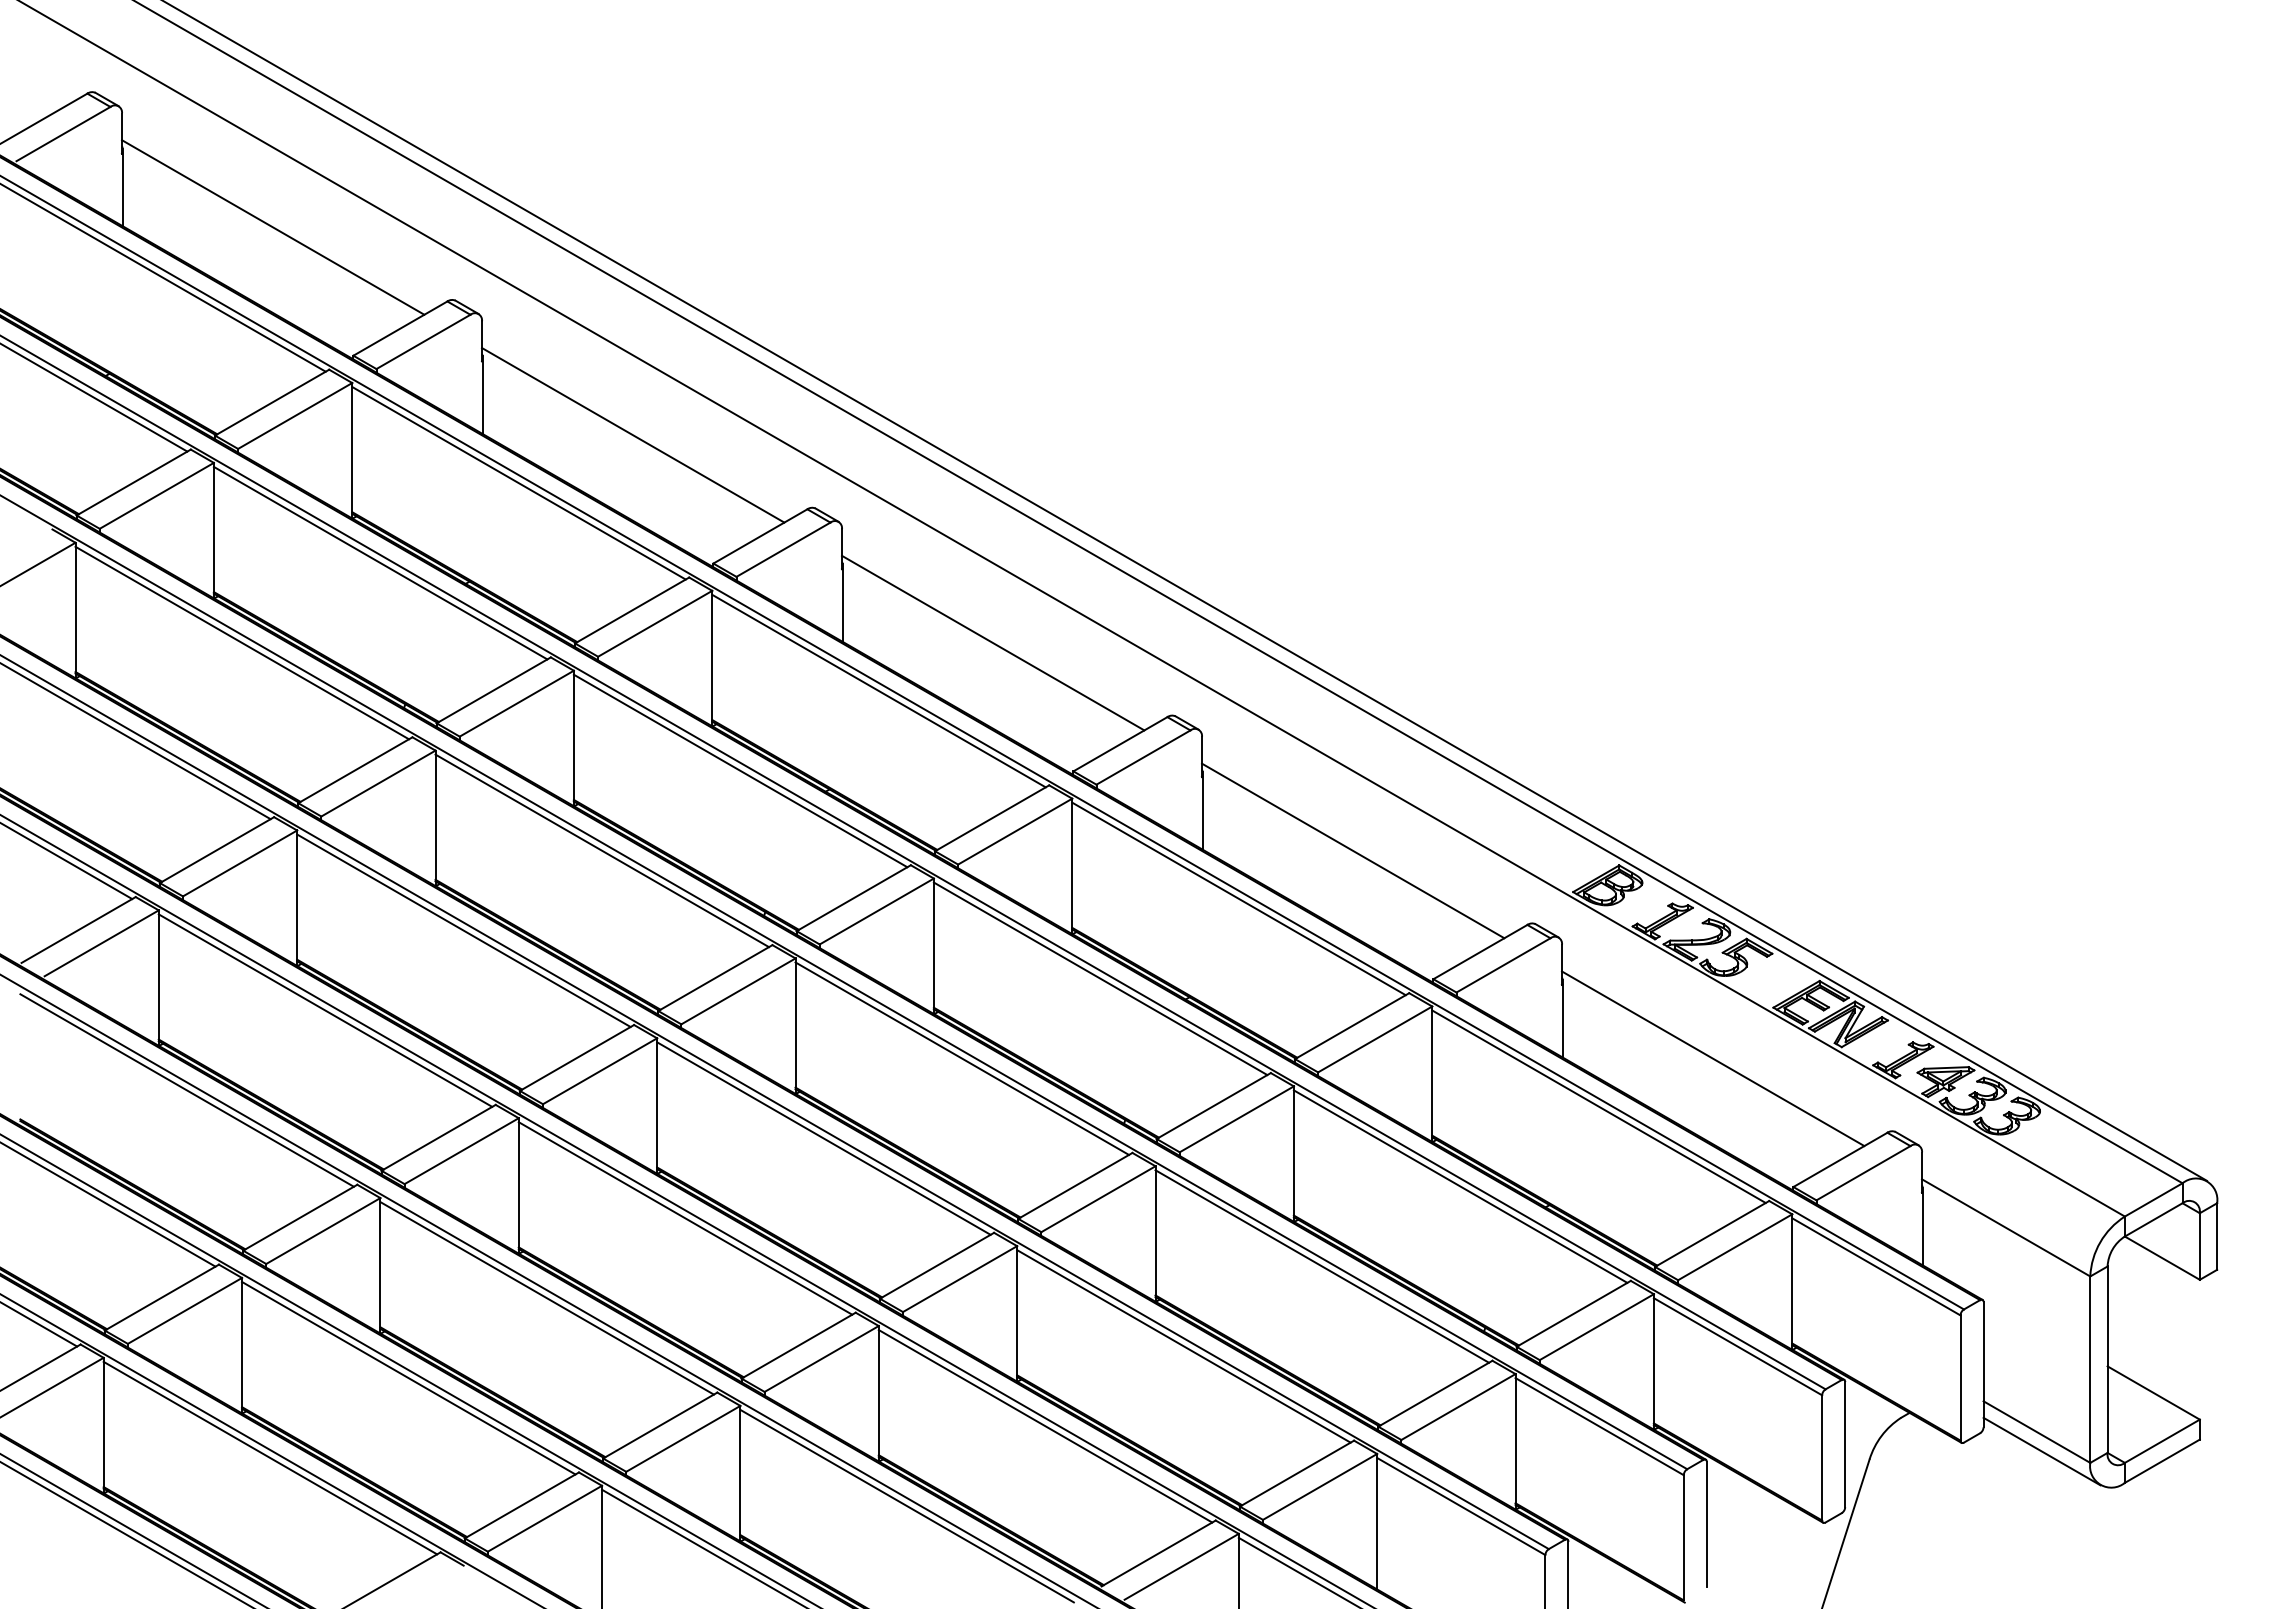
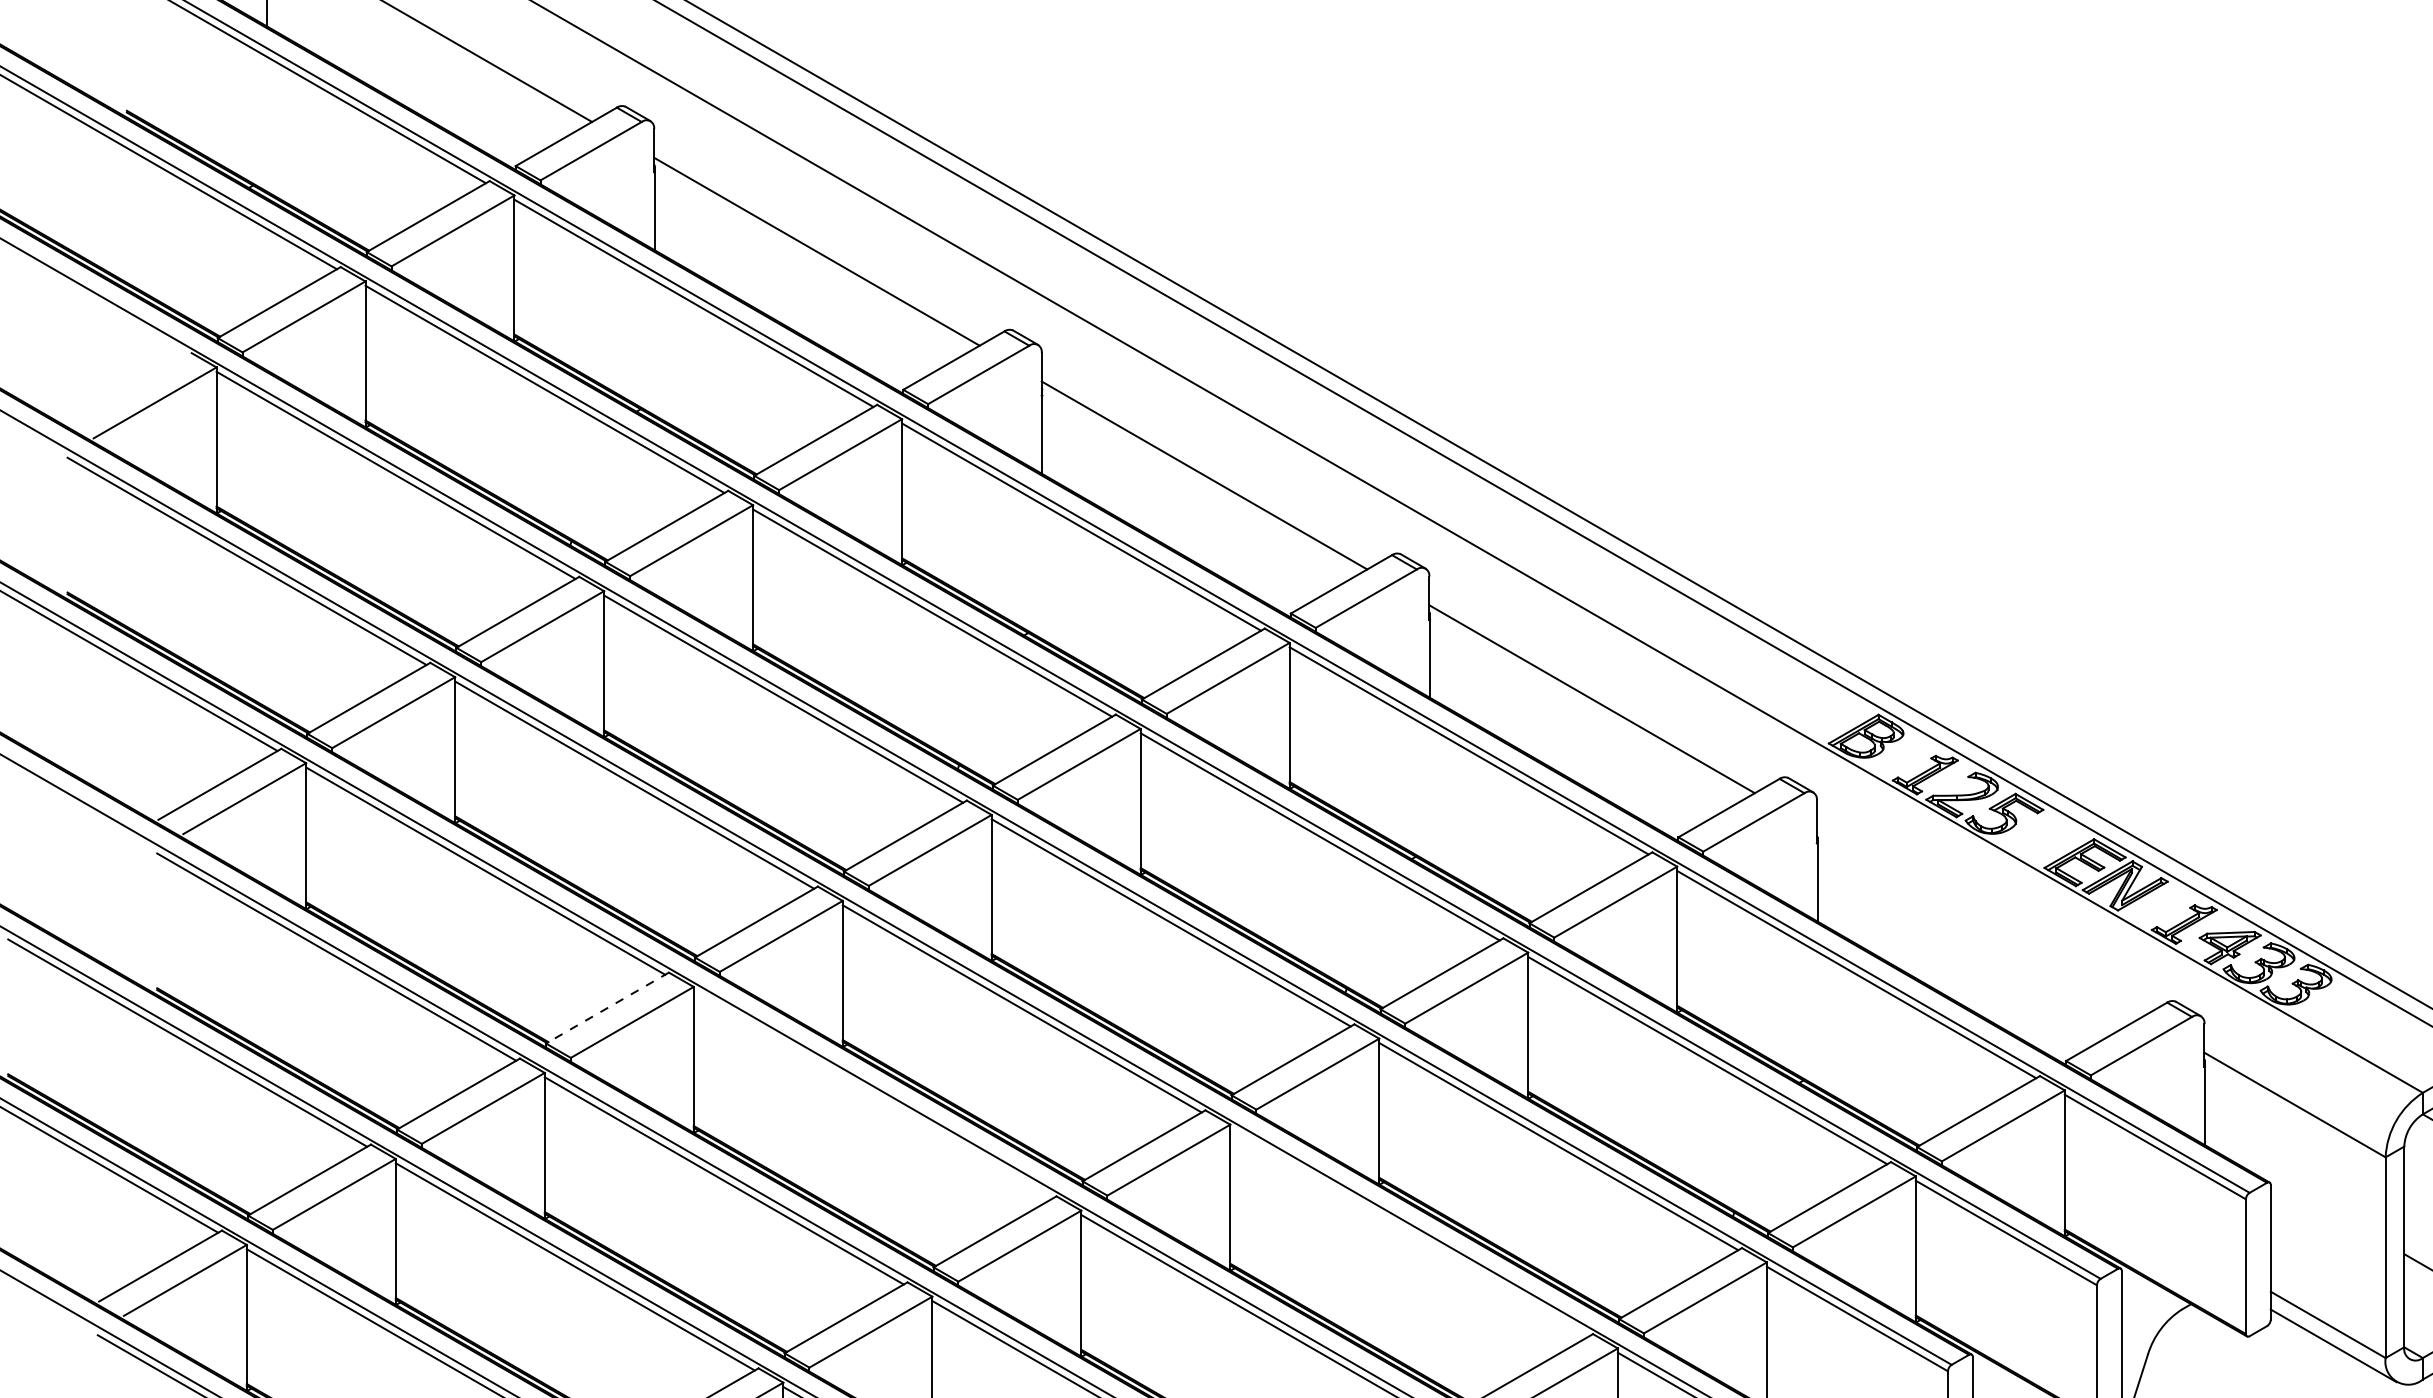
line: (1713, 1058) -> (1979, 922), removed
line: (438, 1137) -> (607, 1007), solid -> dashed
line: (685, 1218) -> (873, 1094), removed
line: (1183, 1346) -> (1409, 1232), removed

